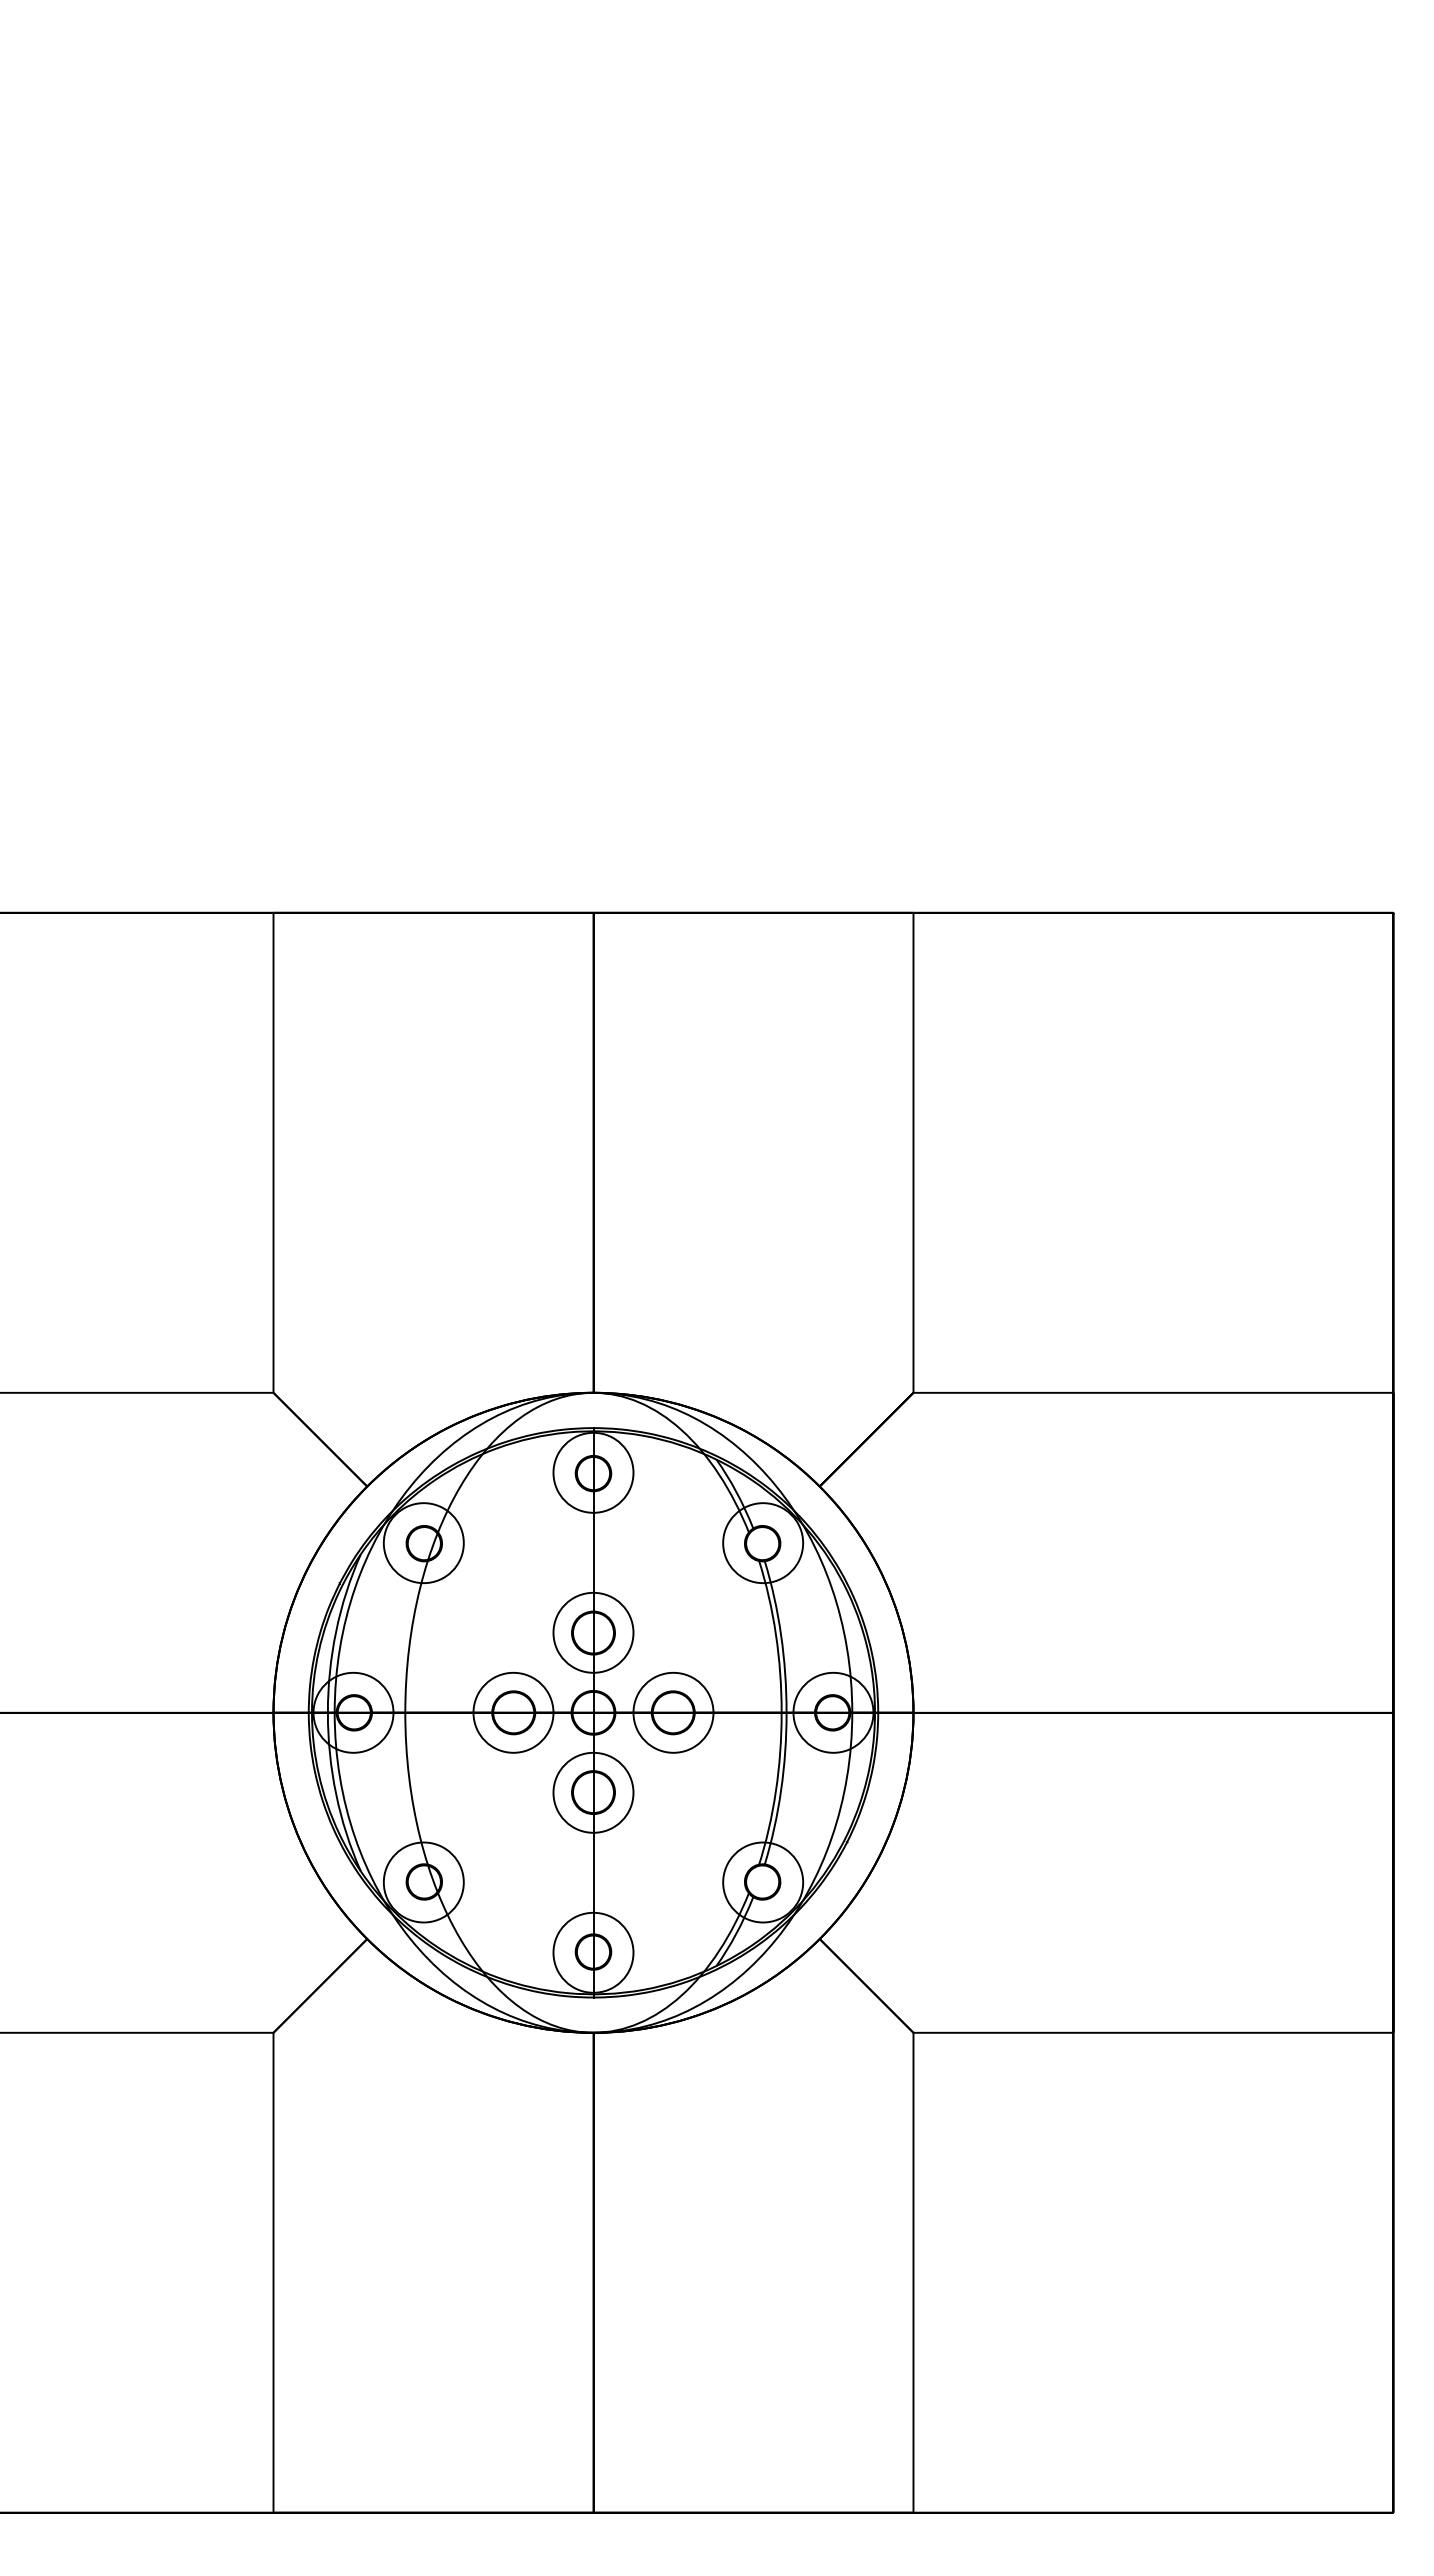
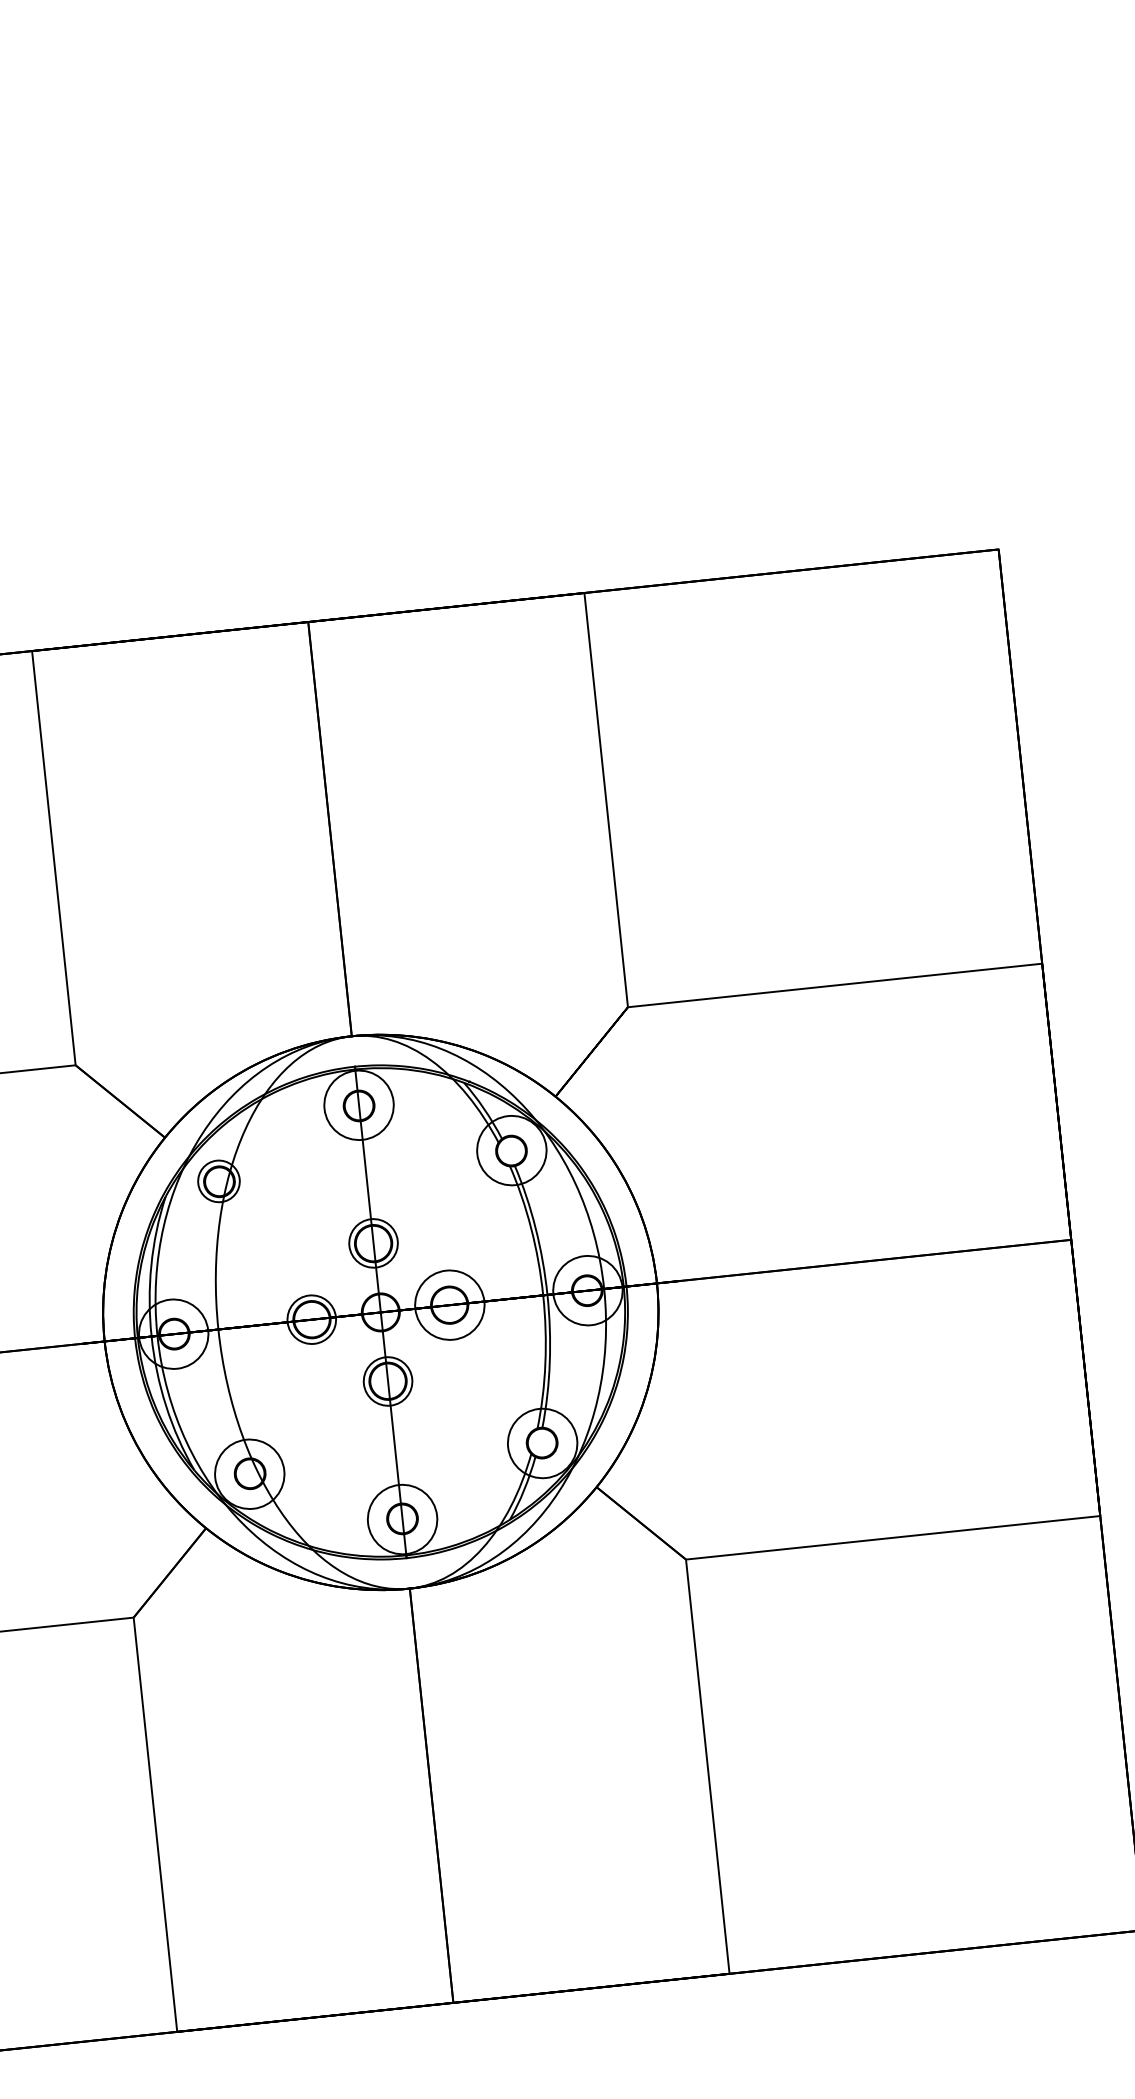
circle: (423, 1543) -> (218, 1181), size x0.6
circle: (593, 1632) -> (373, 1243), size x0.7
circle: (513, 1712) -> (311, 1319), size x0.7
circle: (593, 1792) -> (388, 1381), size x0.7

